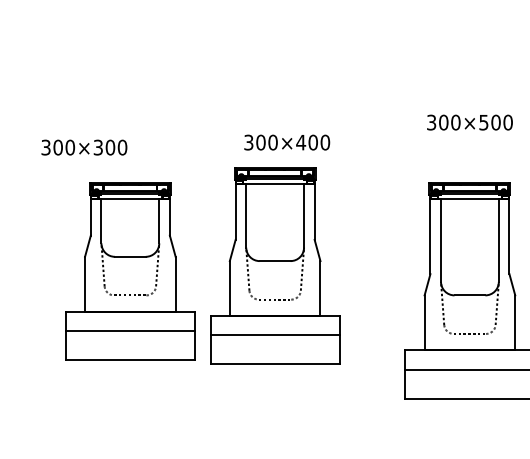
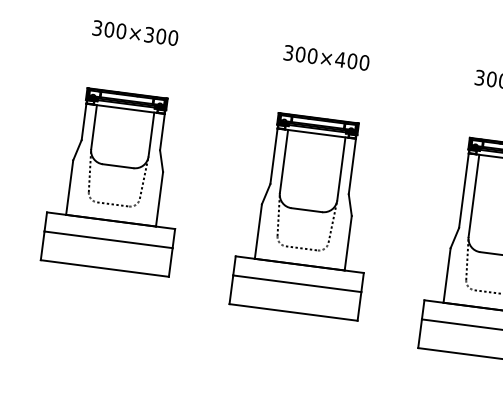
text: (287, 142) -> (326, 57), moved
text: (84, 147) -> (135, 33), moved
part: (275, 265) -> (306, 214), moved
part: (130, 271) -> (116, 180), moved

